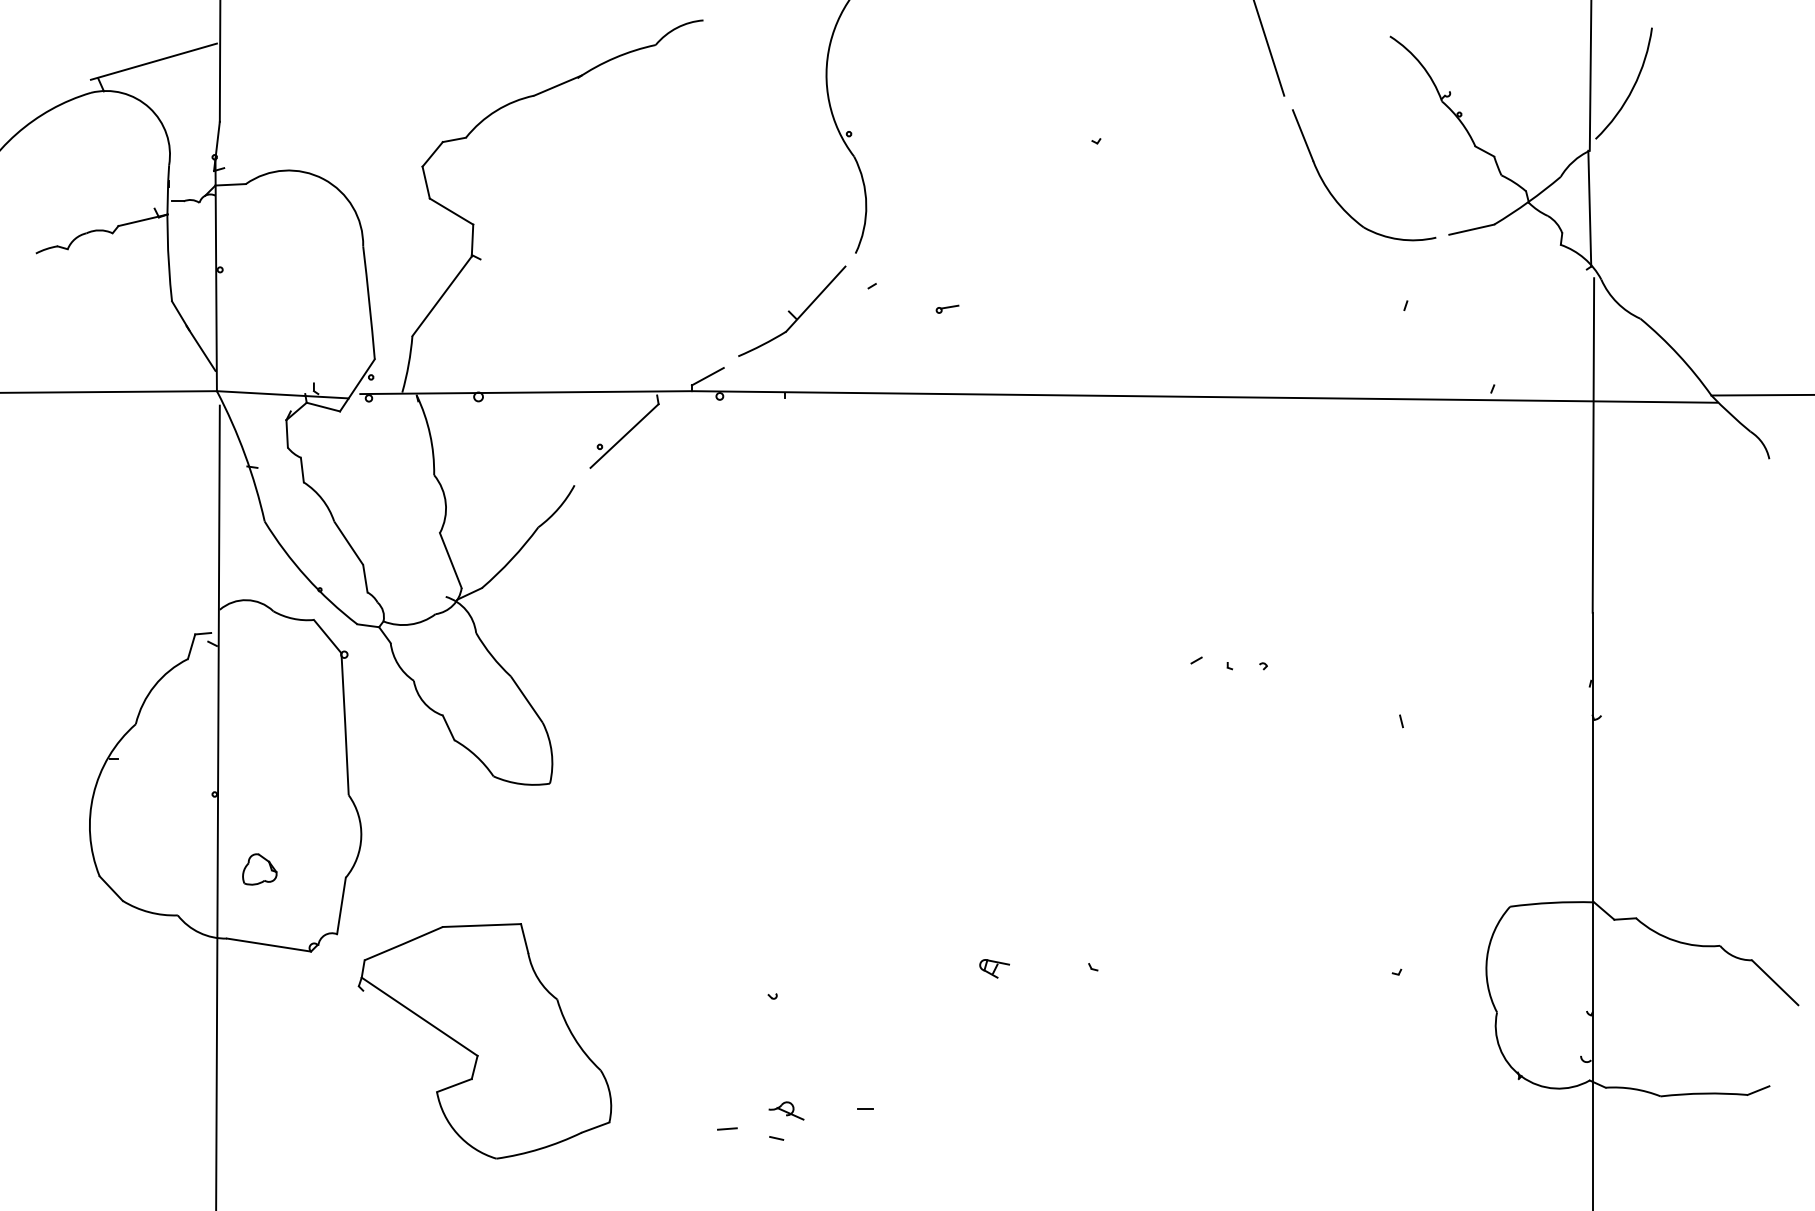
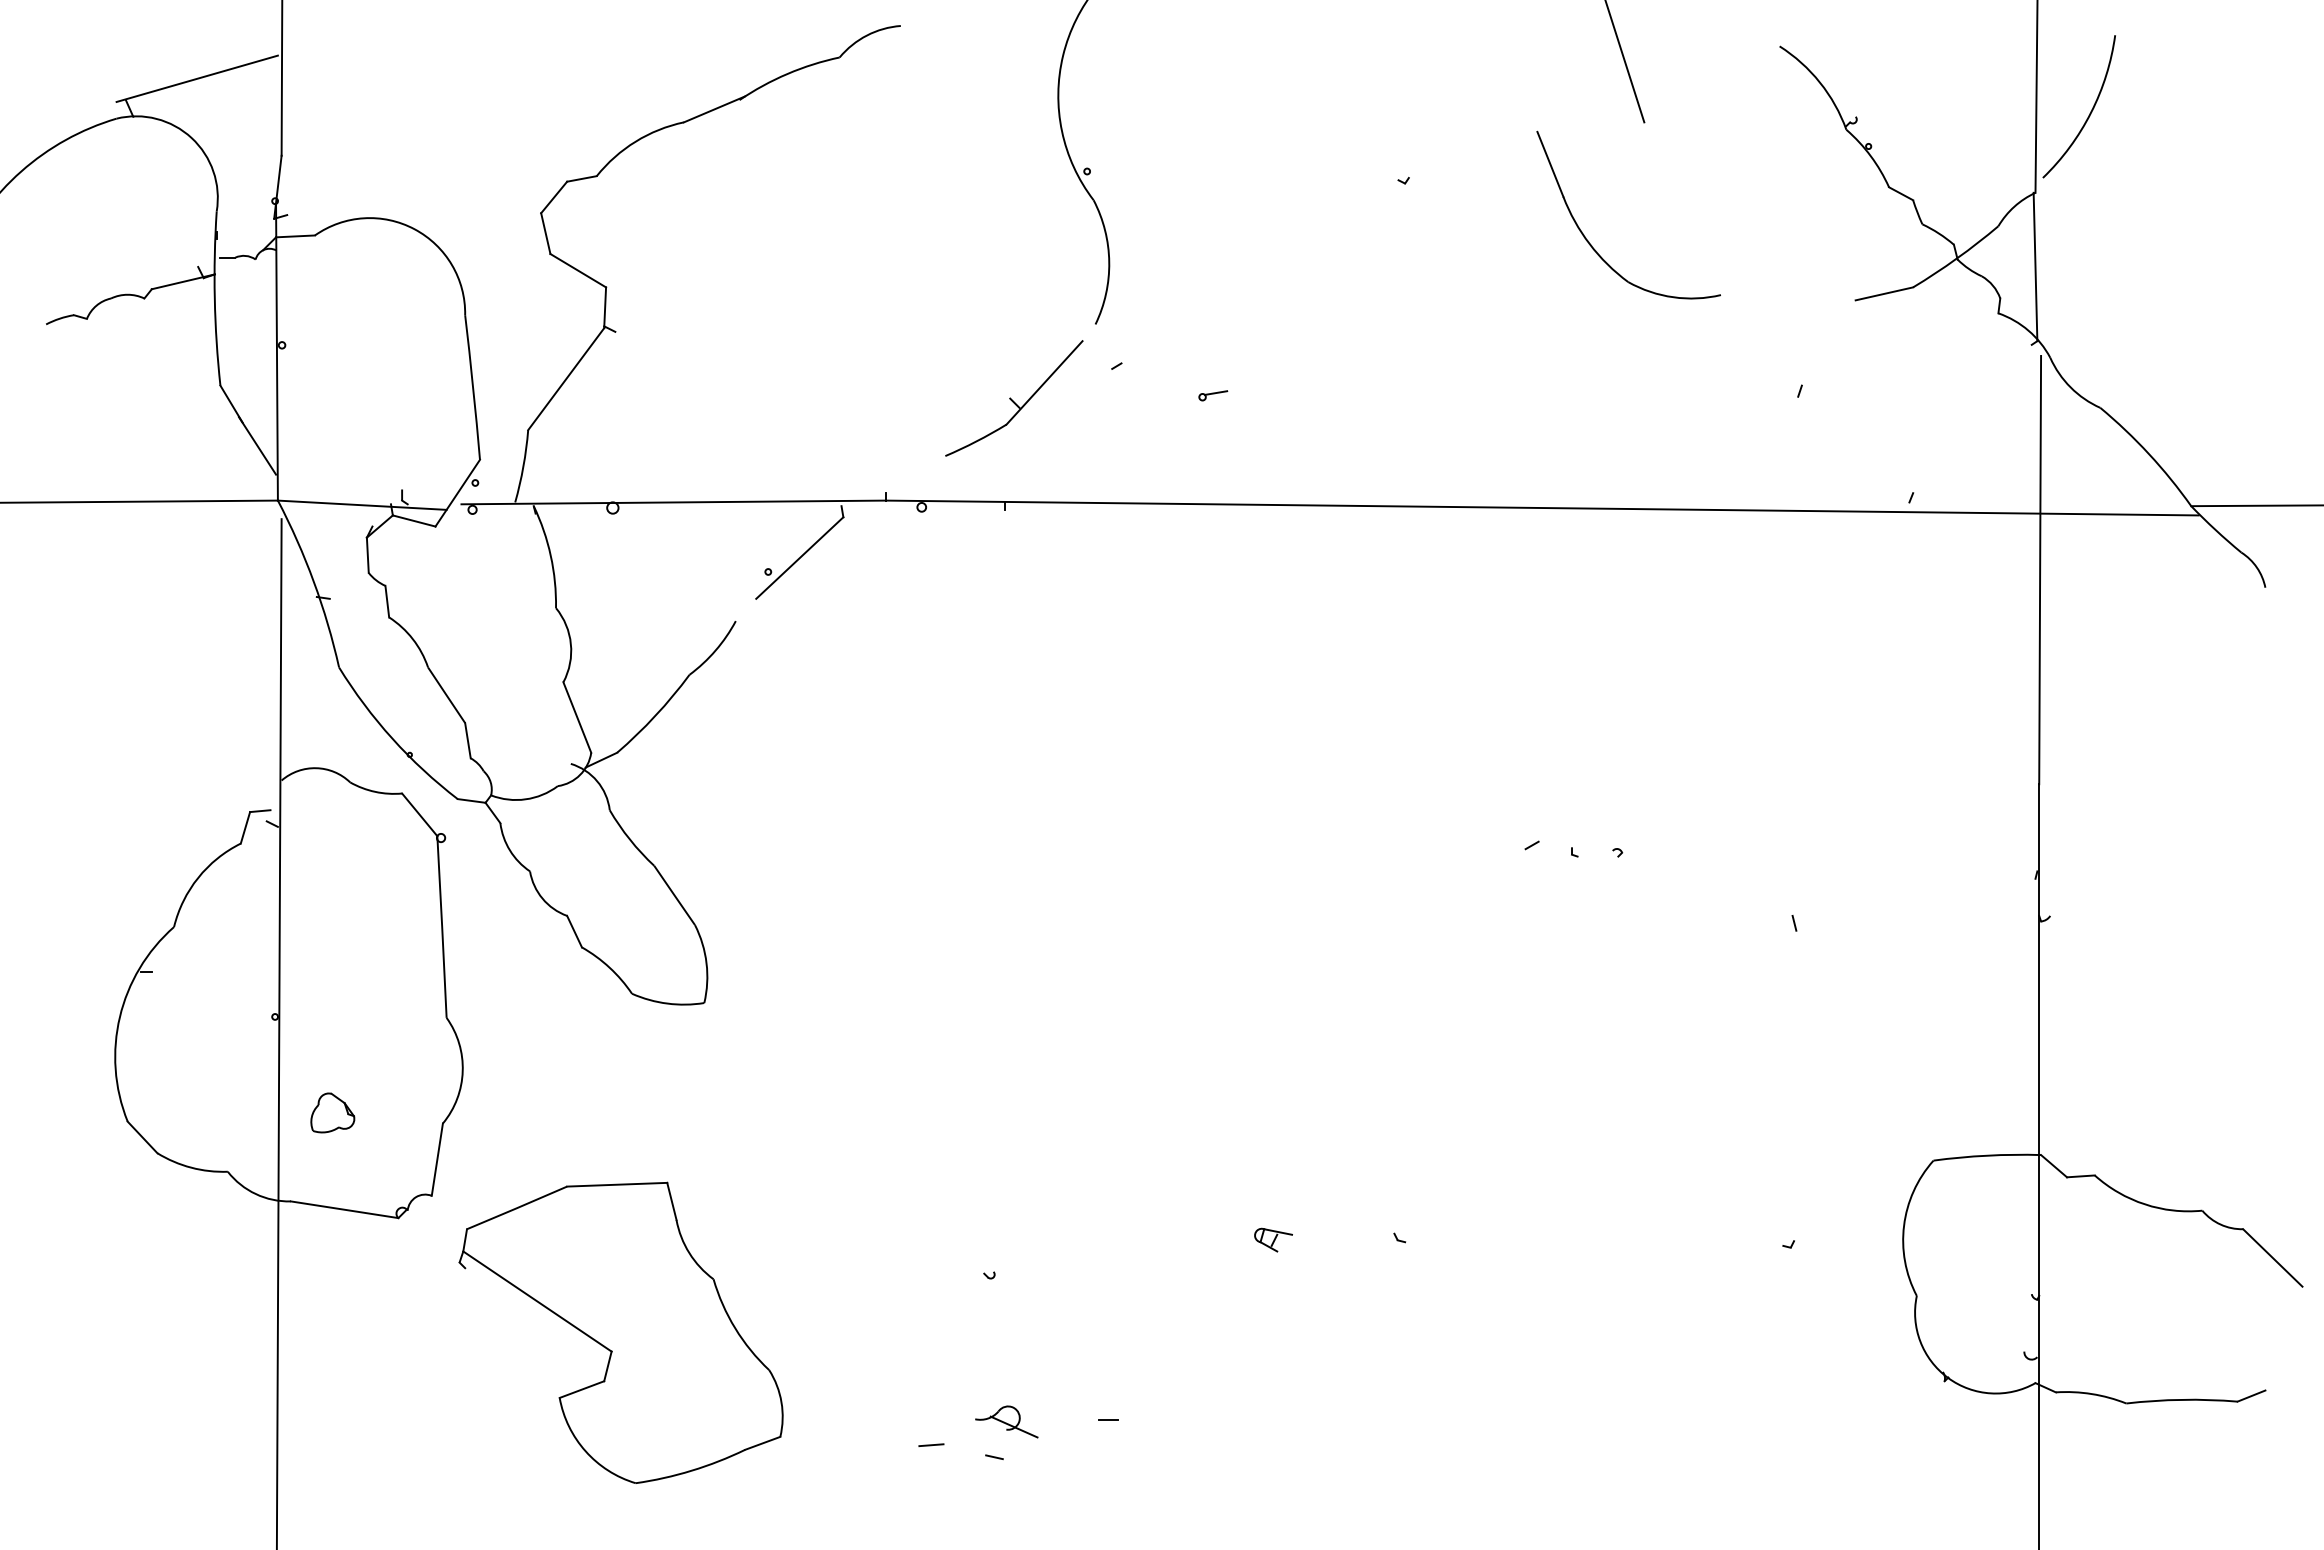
part: (1333, 195) -> (1589, 241), moved
line: (707, 376) -> (906, 481), removed
part: (786, 1111) -> (1006, 1422), size x1.4

